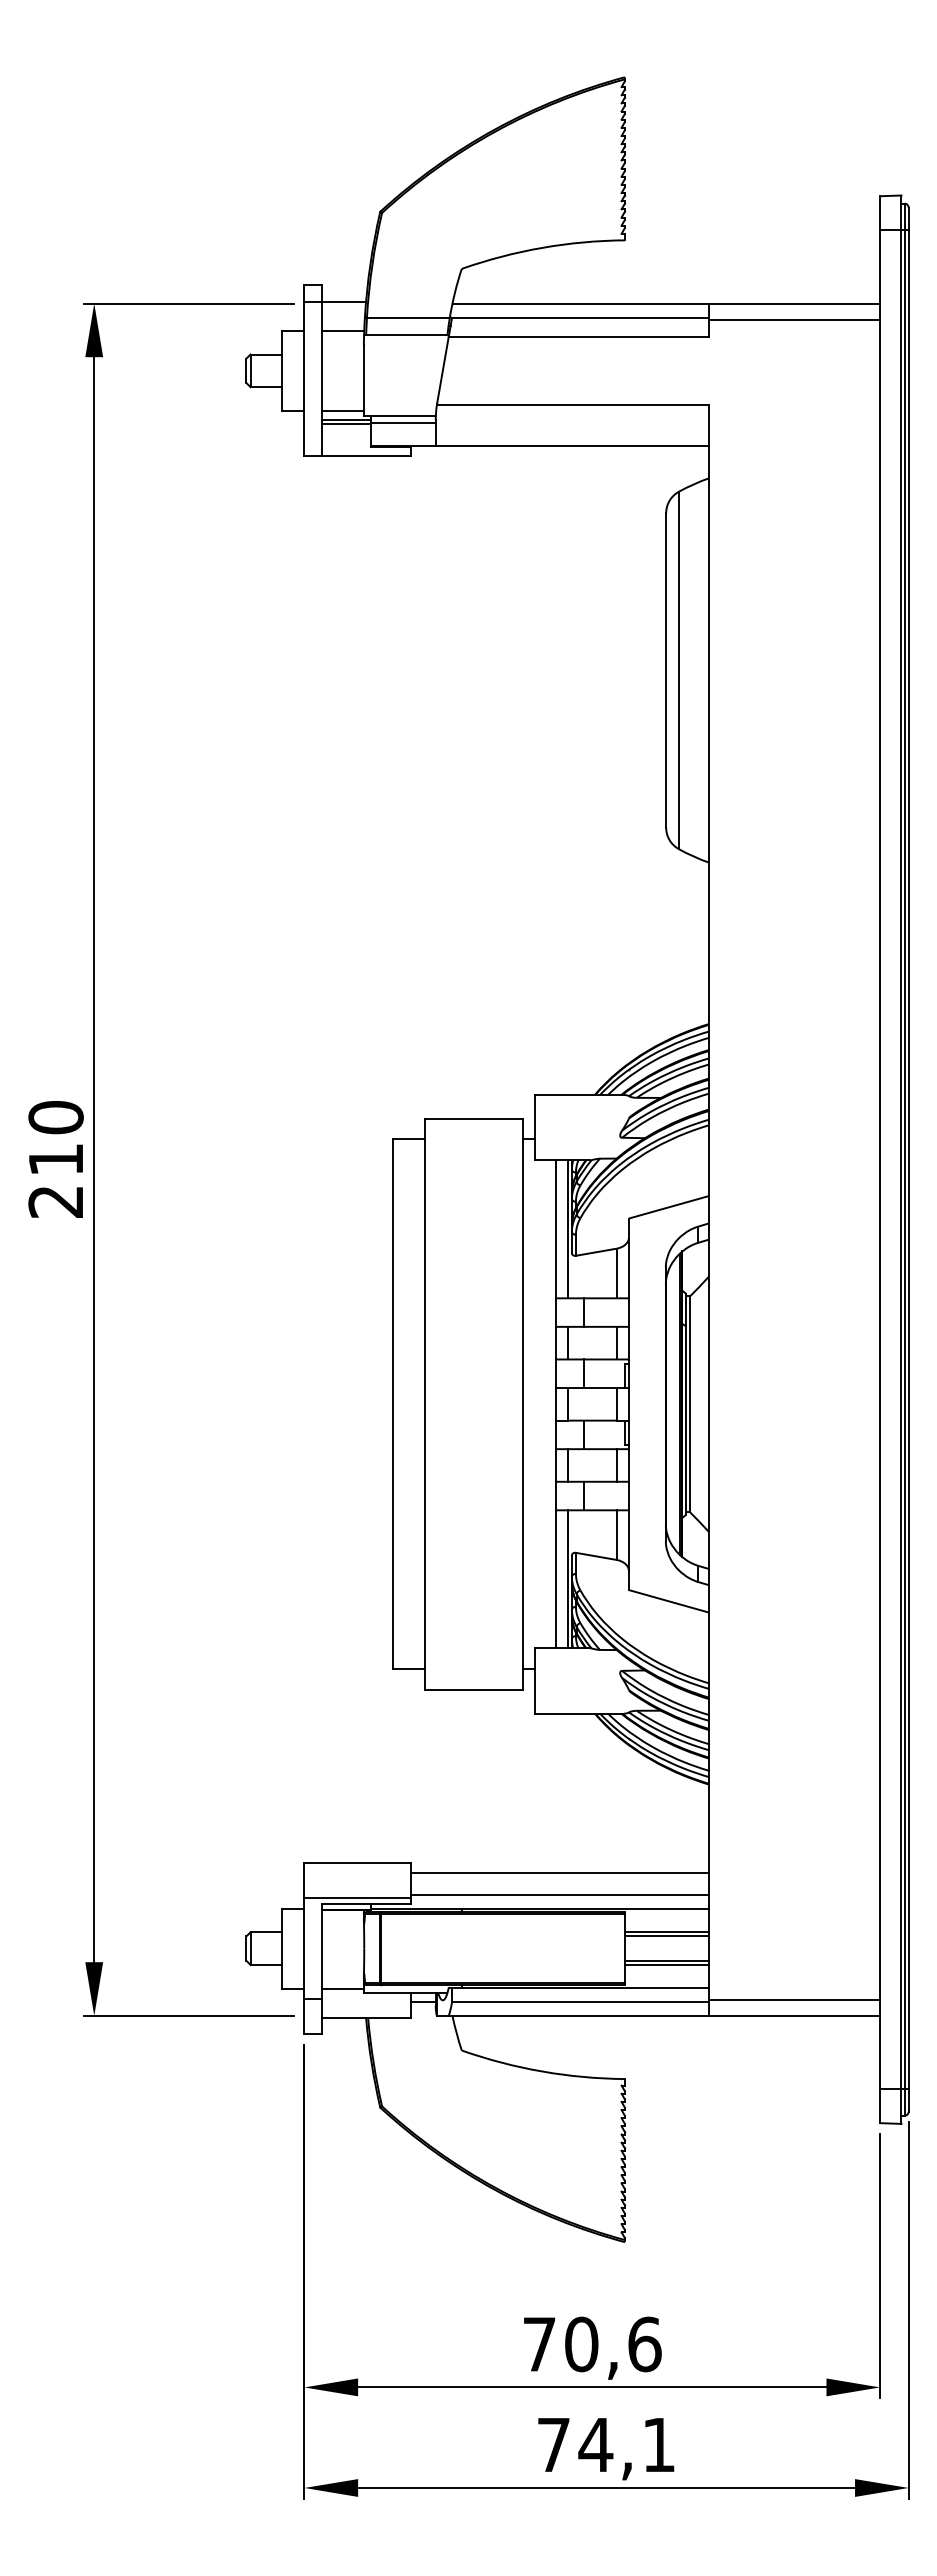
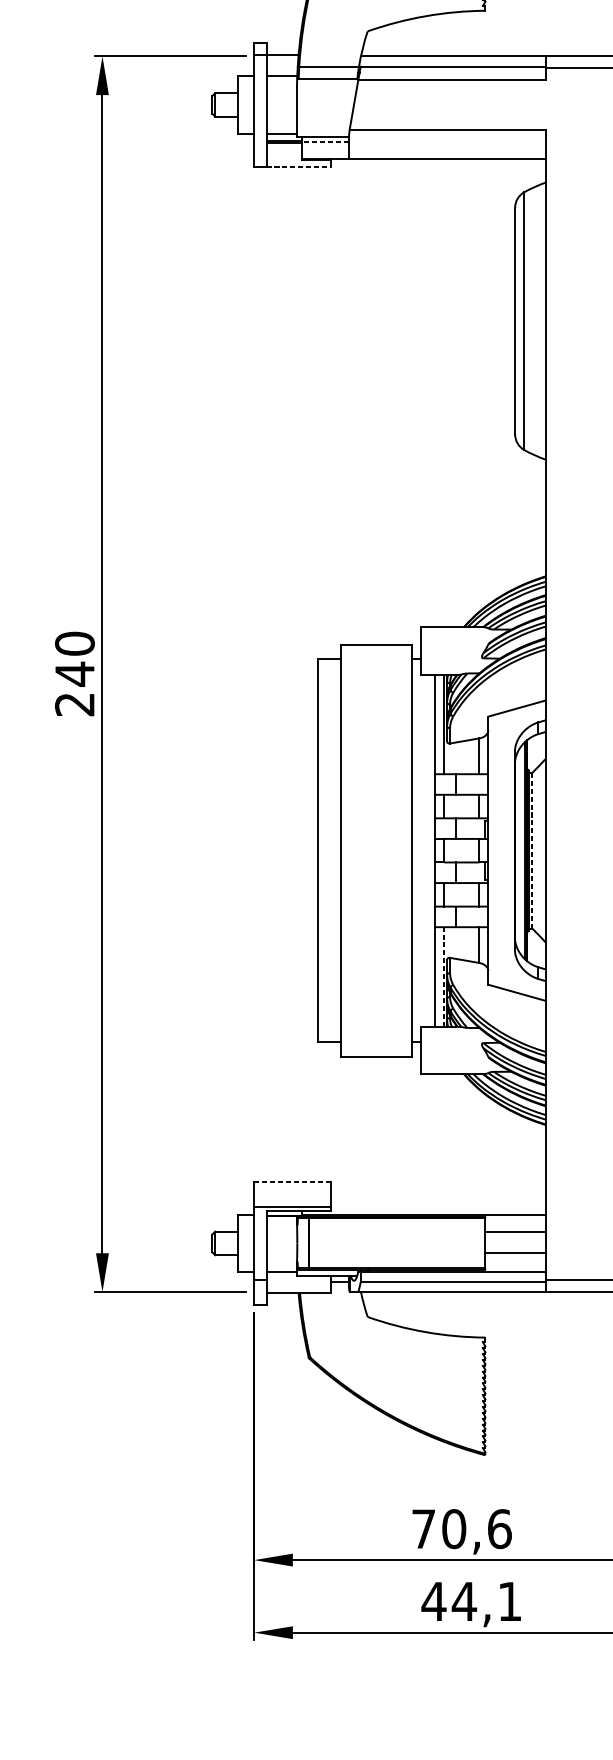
line: (403, 422) -> (325, 142), solid -> dashed
line: (366, 456) -> (298, 166), solid -> dashed
text: (55, 1159) -> (74, 674), 210 -> 240
line: (690, 1403) -> (532, 850), solid -> dashed
line: (567, 1578) -> (443, 976), solid -> dashed
line: (358, 1862) -> (293, 1181), solid -> dashed
line: (559, 1873) -> (438, 1189), removed
line: (559, 1894) -> (438, 1204), removed
line: (666, 1935) -> (515, 1234), removed
line: (666, 1964) -> (515, 1254), removed
text: (553, 2444) -> (433, 1601), 74,1 -> 44,1

